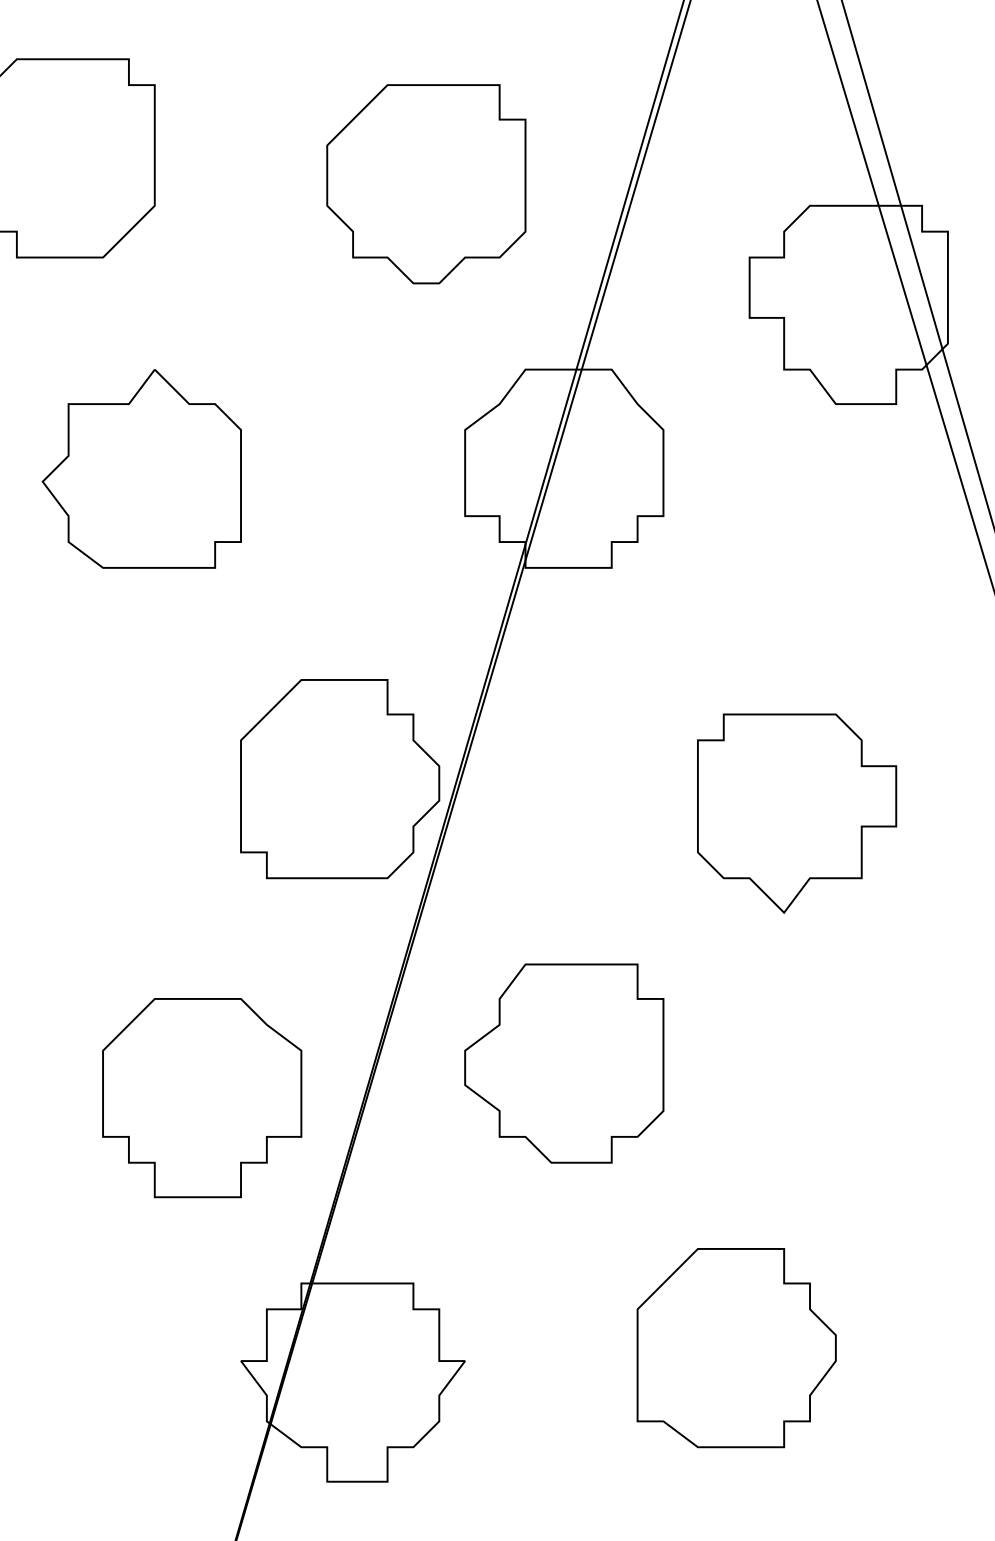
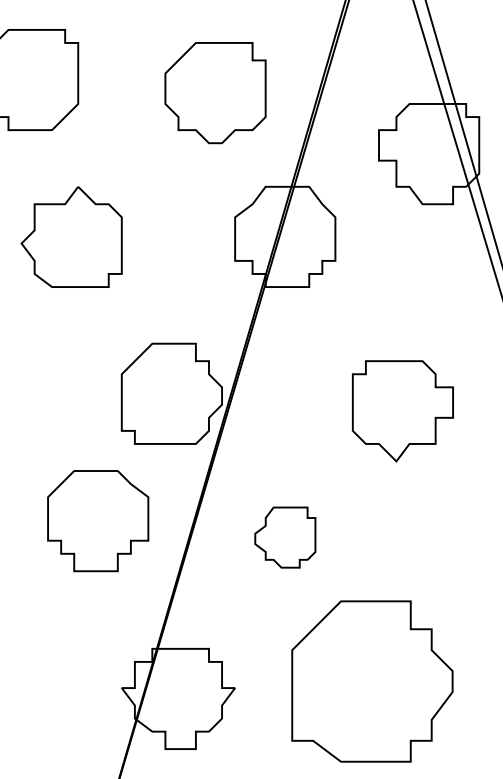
part: (564, 1063) -> (285, 537), size x0.6
part: (202, 1098) -> (98, 521), moved
part: (736, 1348) -> (372, 681), size x1.6

